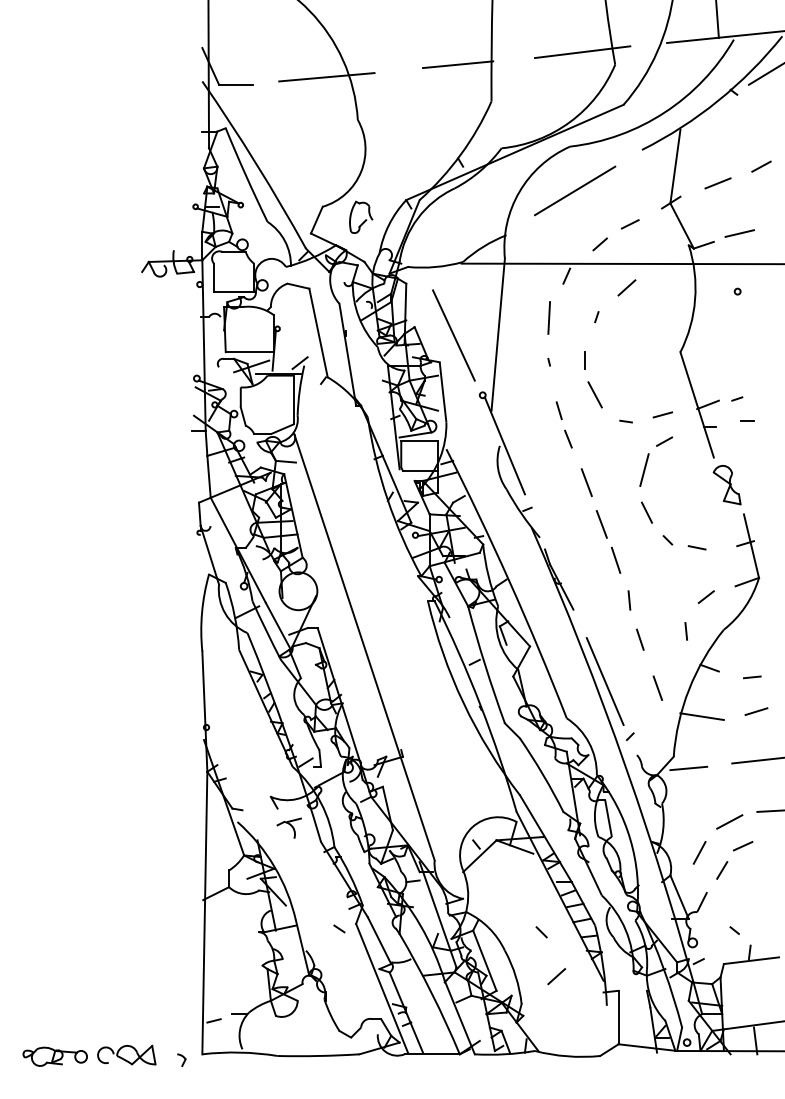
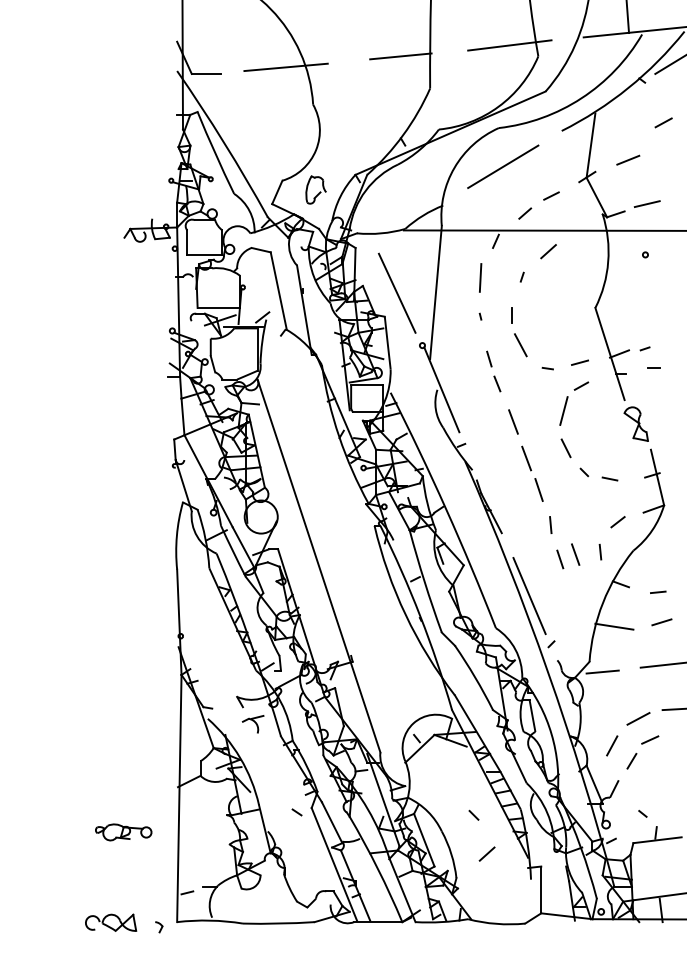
line: (761, 166) -> (663, 122), moved
line: (657, 687) -> (575, 553), moved
part: (54, 1056) -> (123, 832), moved

